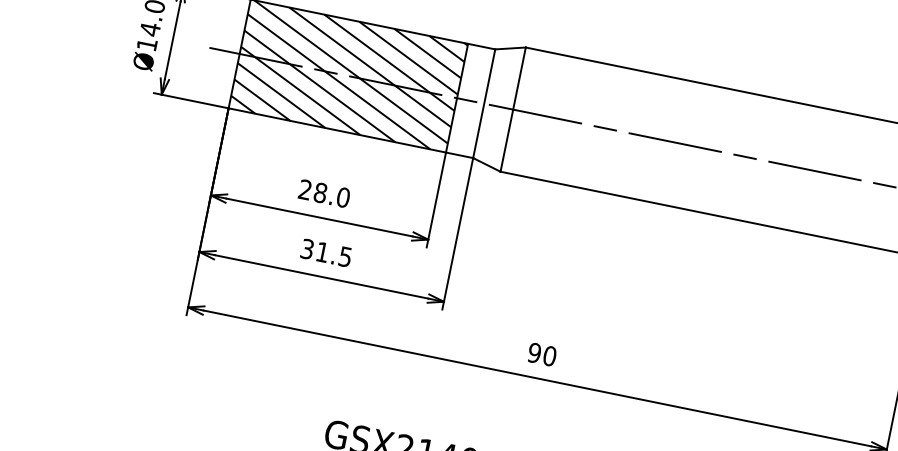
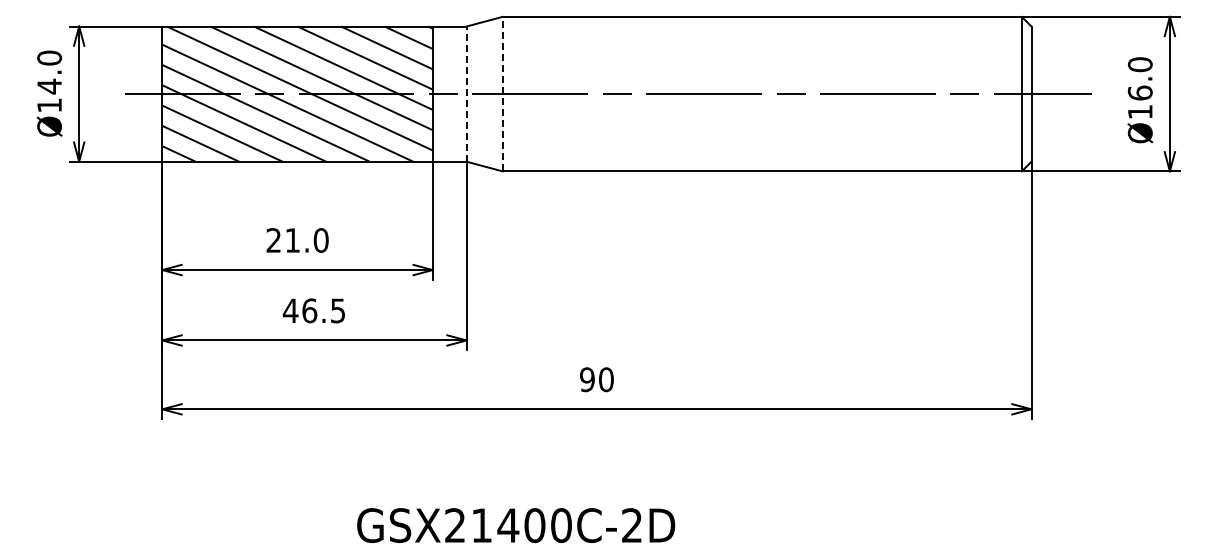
line: (484, 104) -> (466, 94), solid -> dashed
line: (513, 109) -> (502, 93), solid -> dashed
text: (320, 192) -> (292, 240), 28.0 -> 21.0
text: (314, 250) -> (299, 310), 31.5 -> 46.5

